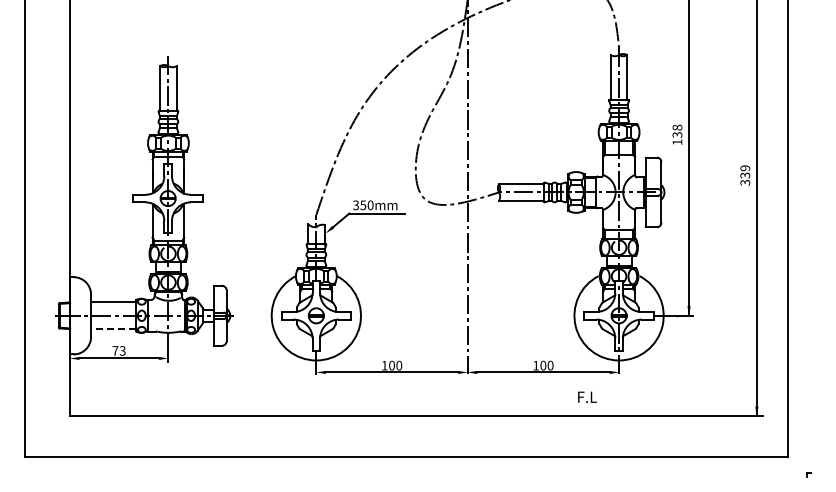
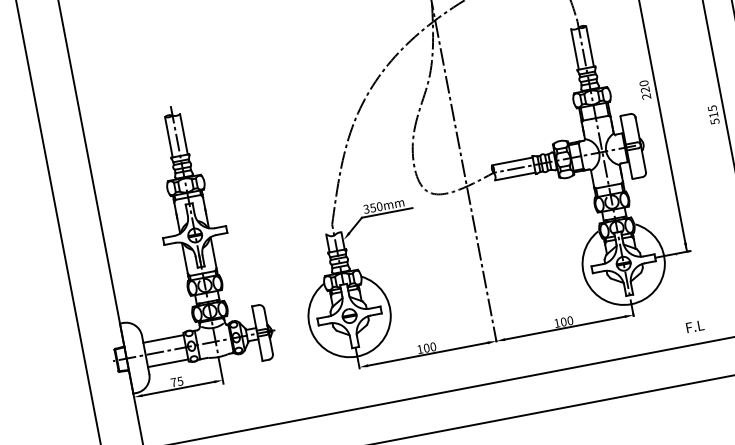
text: (677, 134) -> (645, 89), 138 -> 220
text: (745, 175) -> (713, 114), 339 -> 515
line: (112, 329) -> (167, 363), dashed -> solid
text: (122, 350) -> (180, 380), 73 -> 75
text: (587, 396) -> (695, 325), moved

